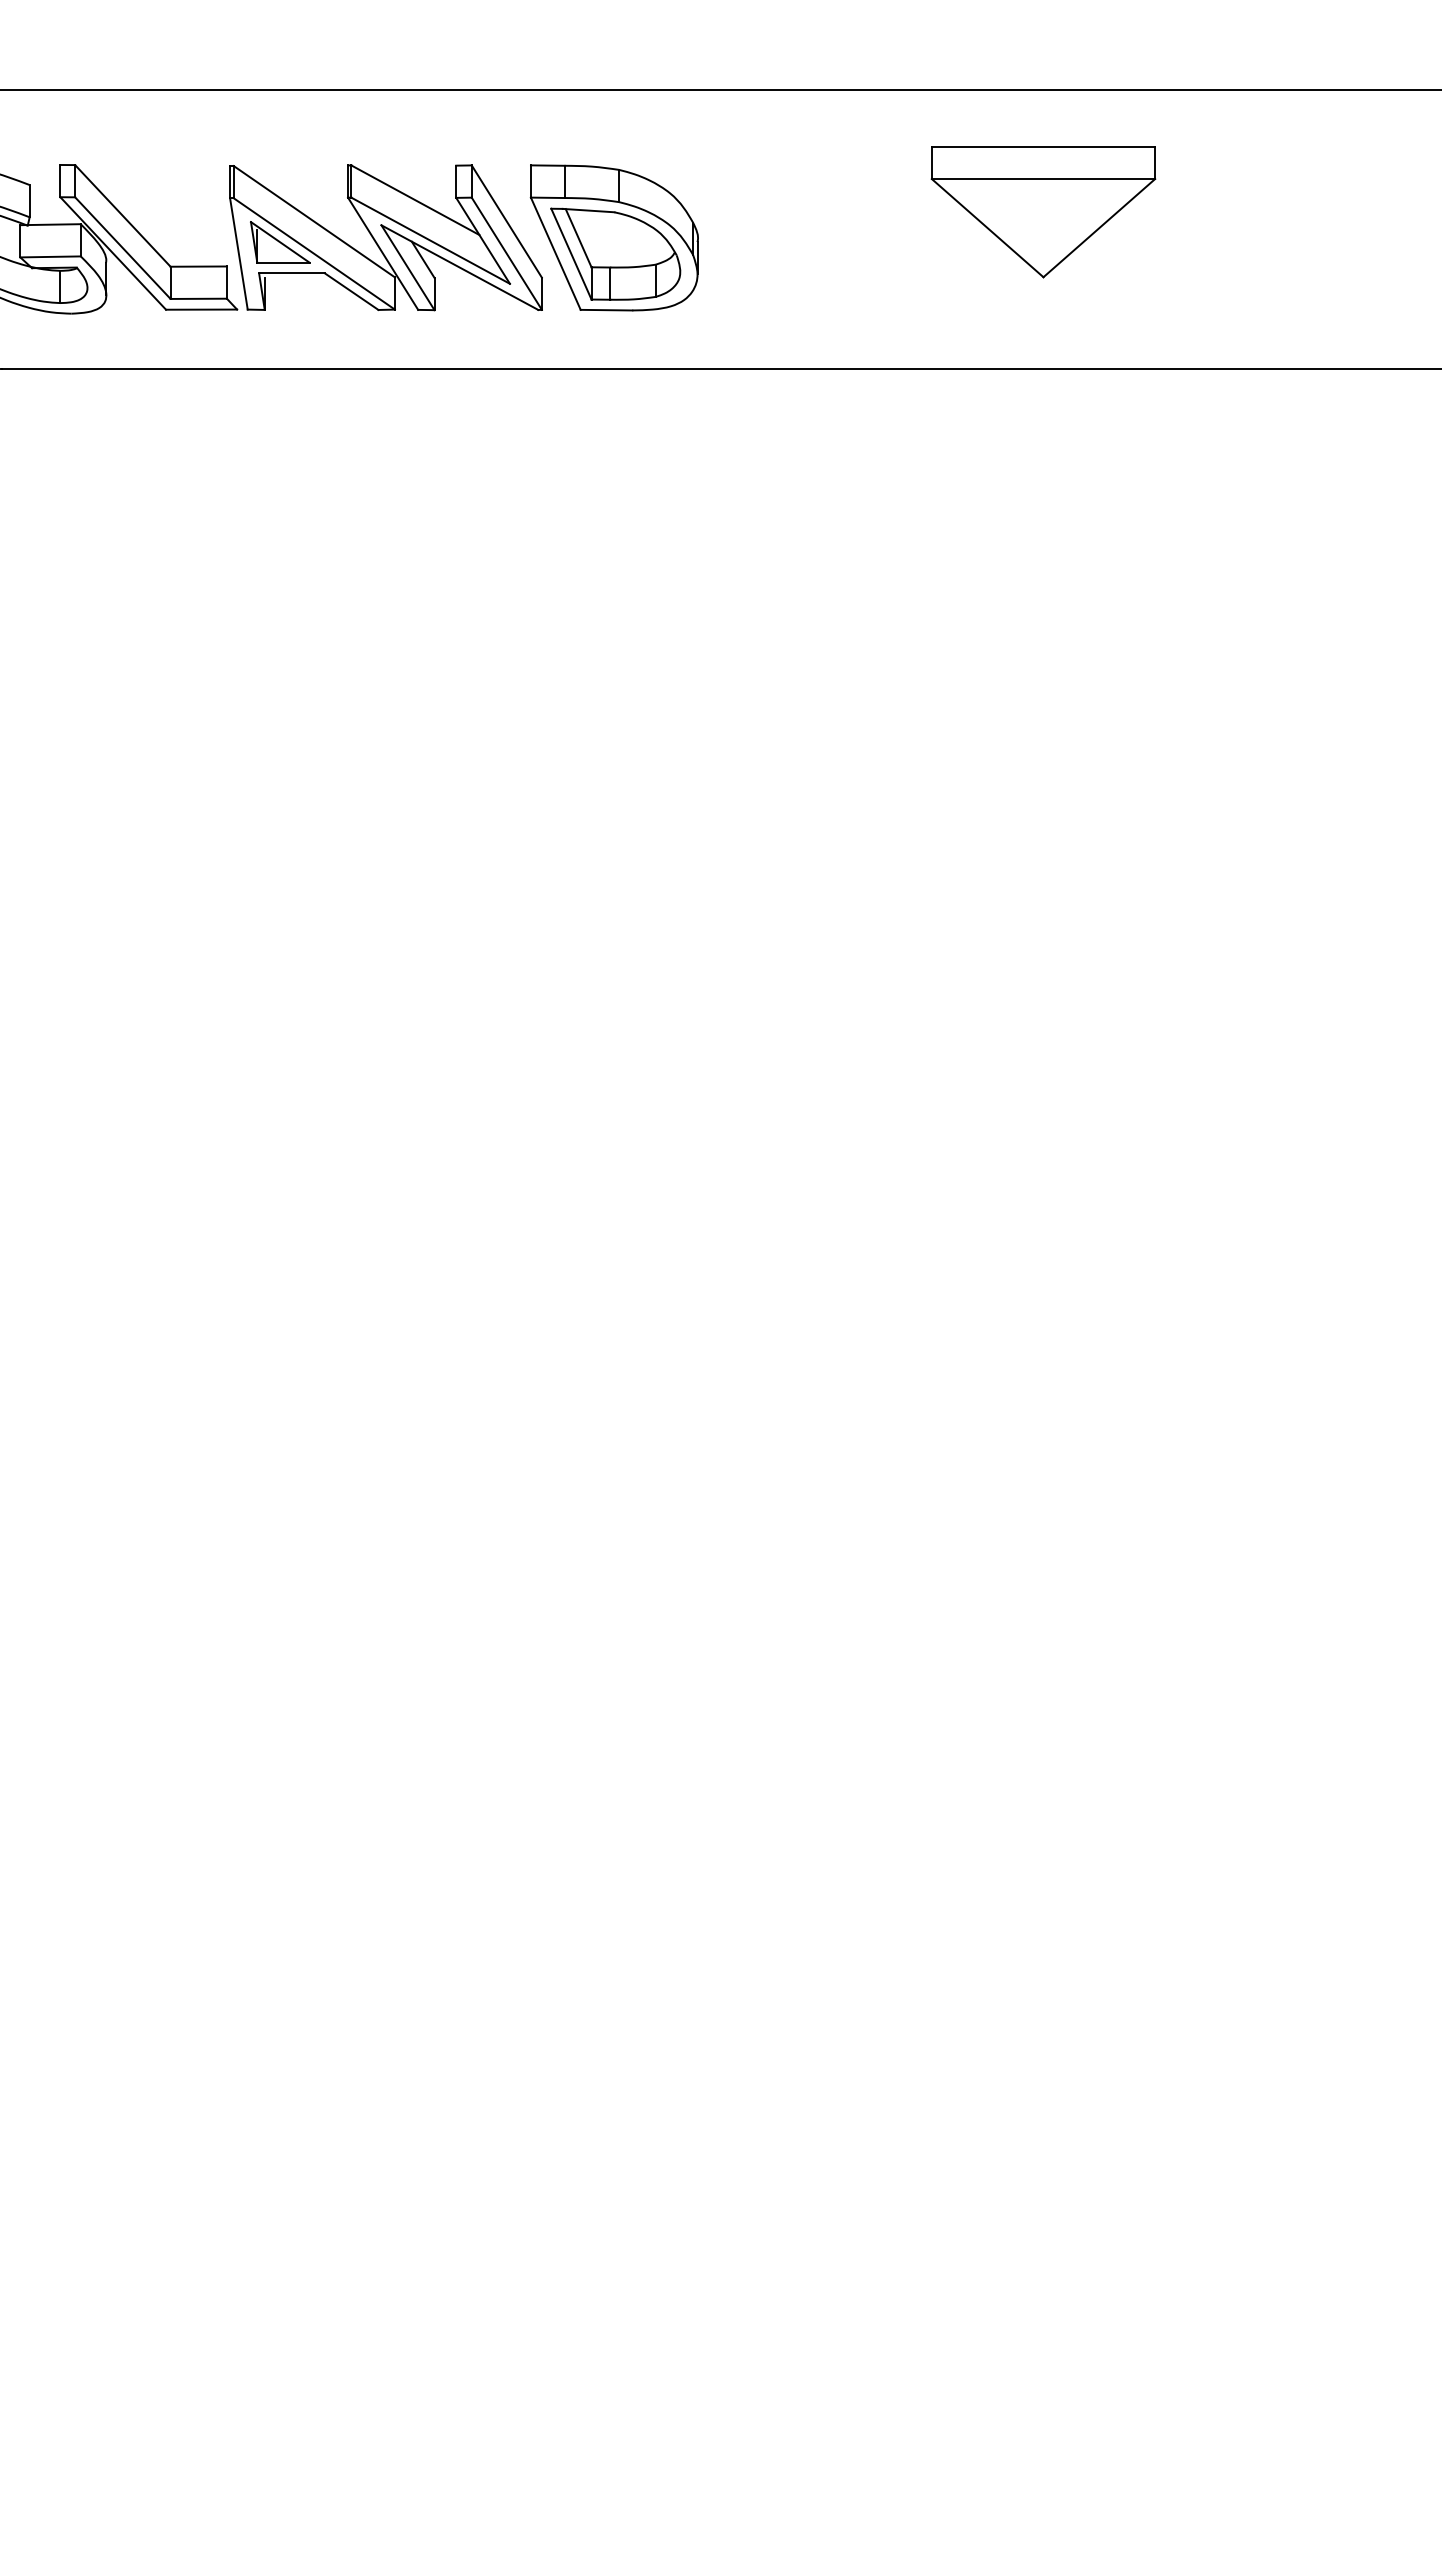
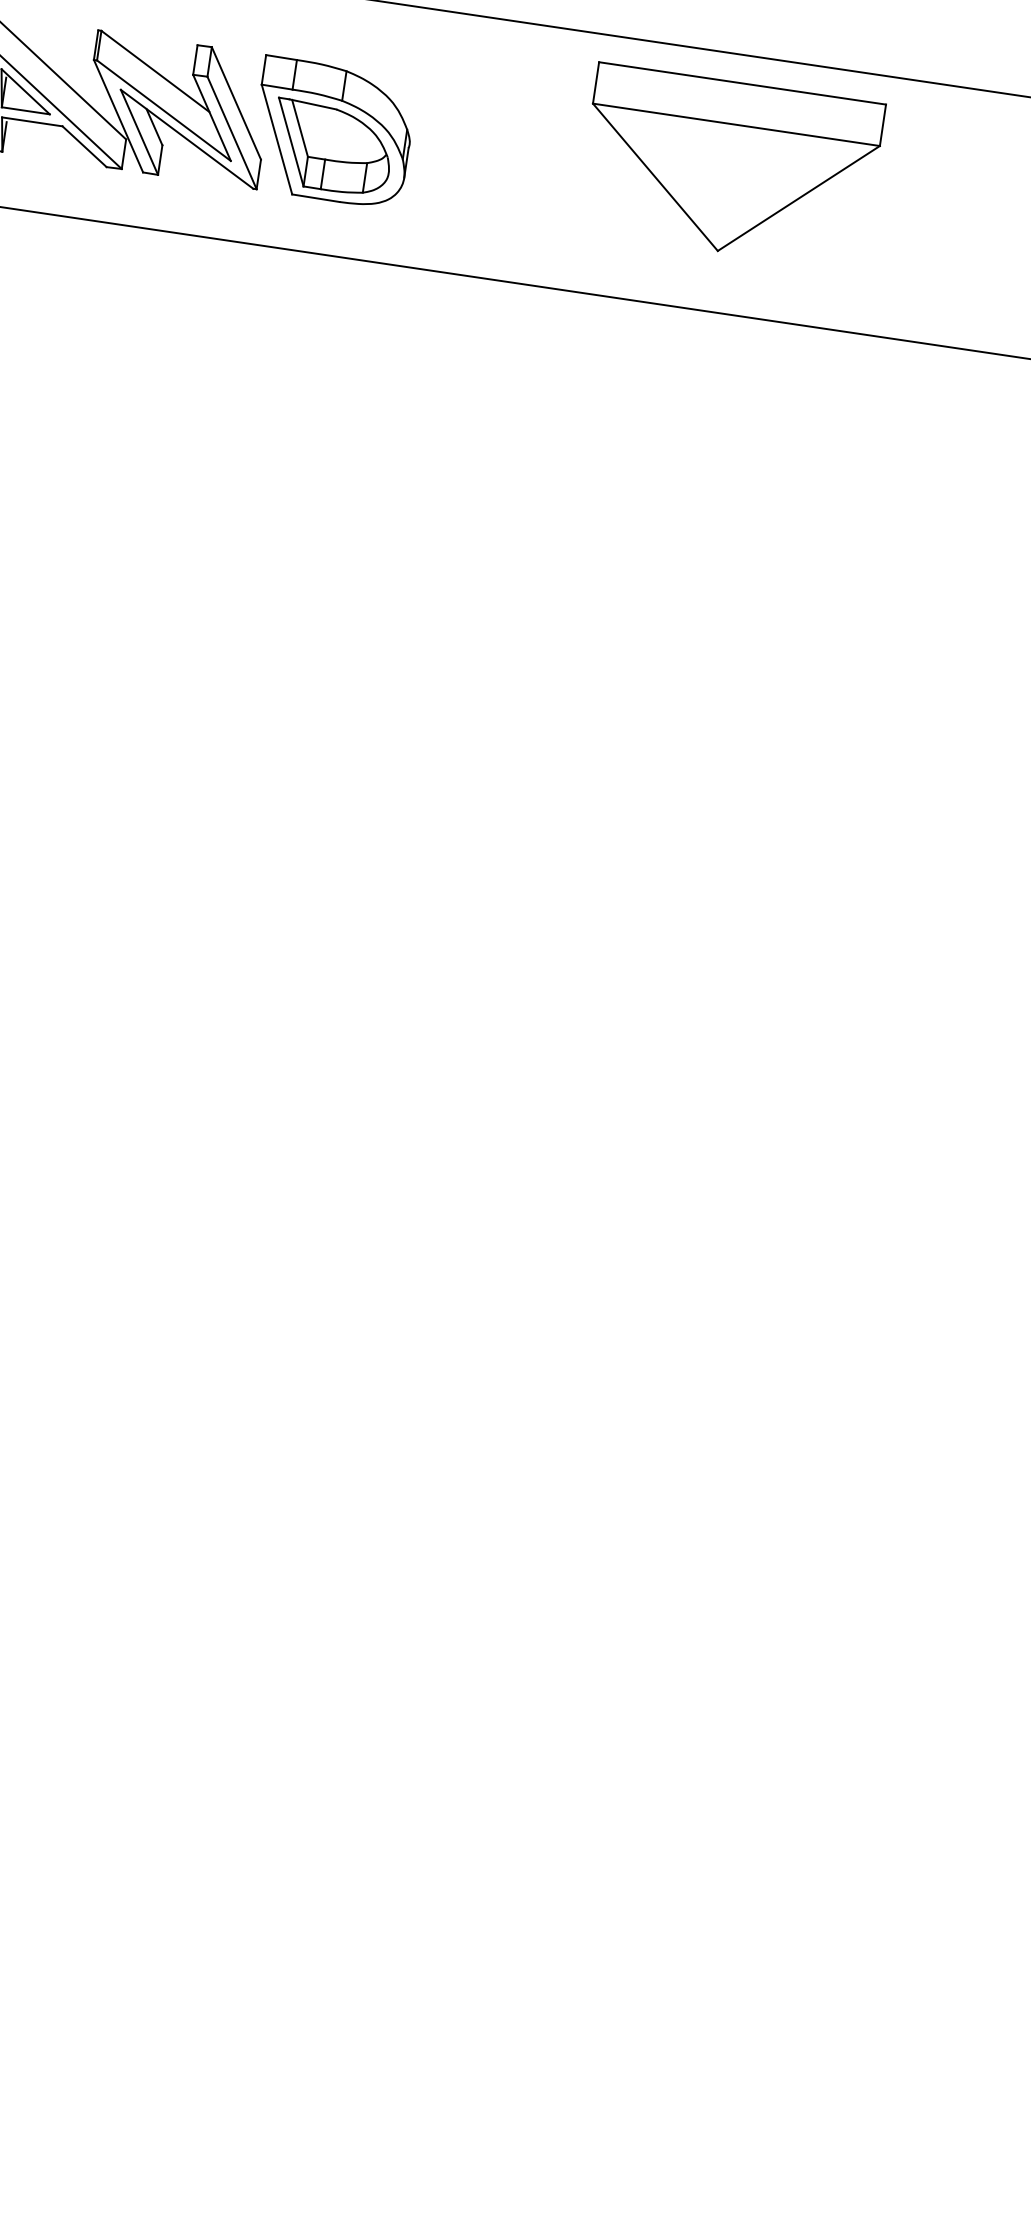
part: (1043, 212) -> (730, 167), size x1.4

